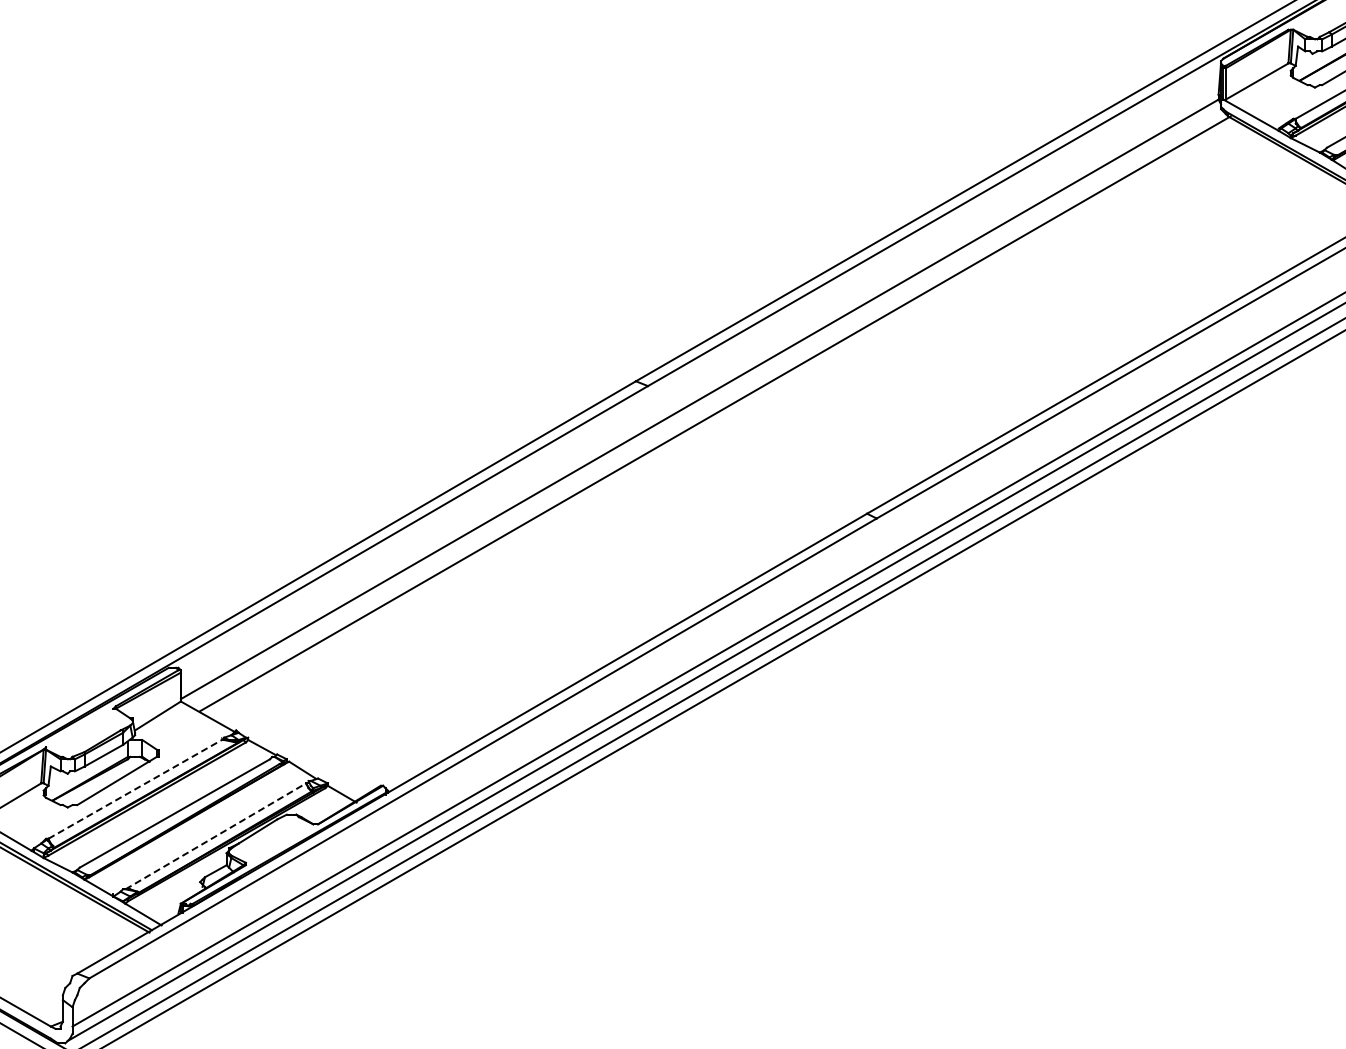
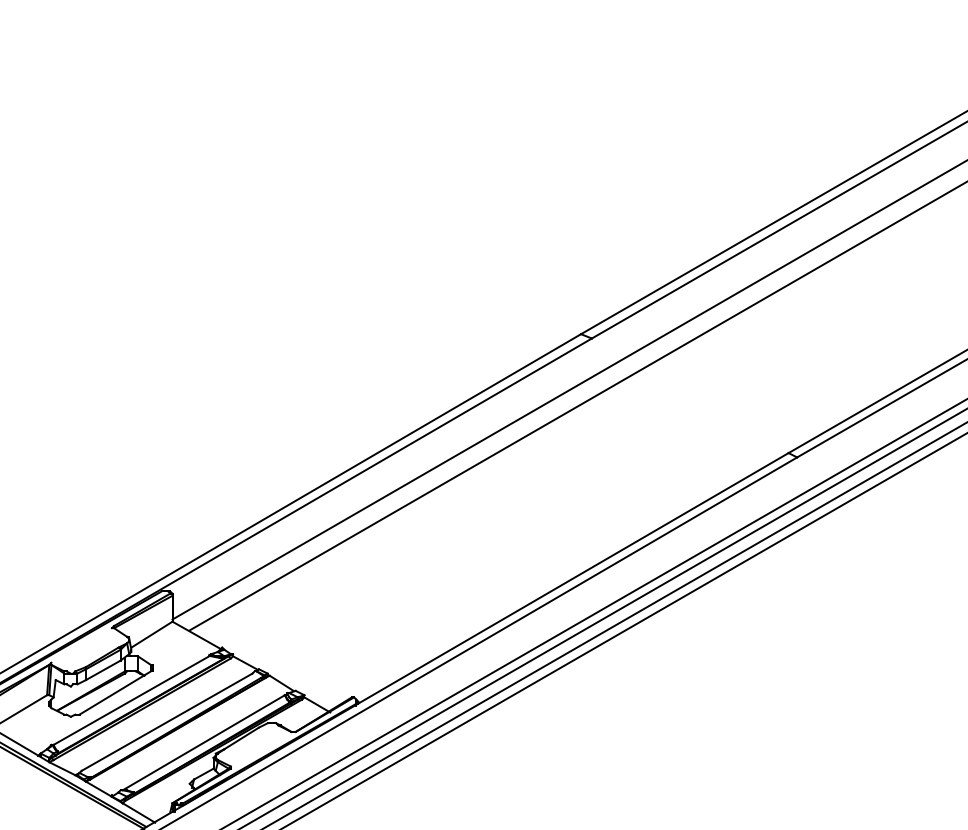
line: (135, 789) -> (131, 700), dashed -> solid
line: (215, 836) -> (203, 742), dashed -> solid

